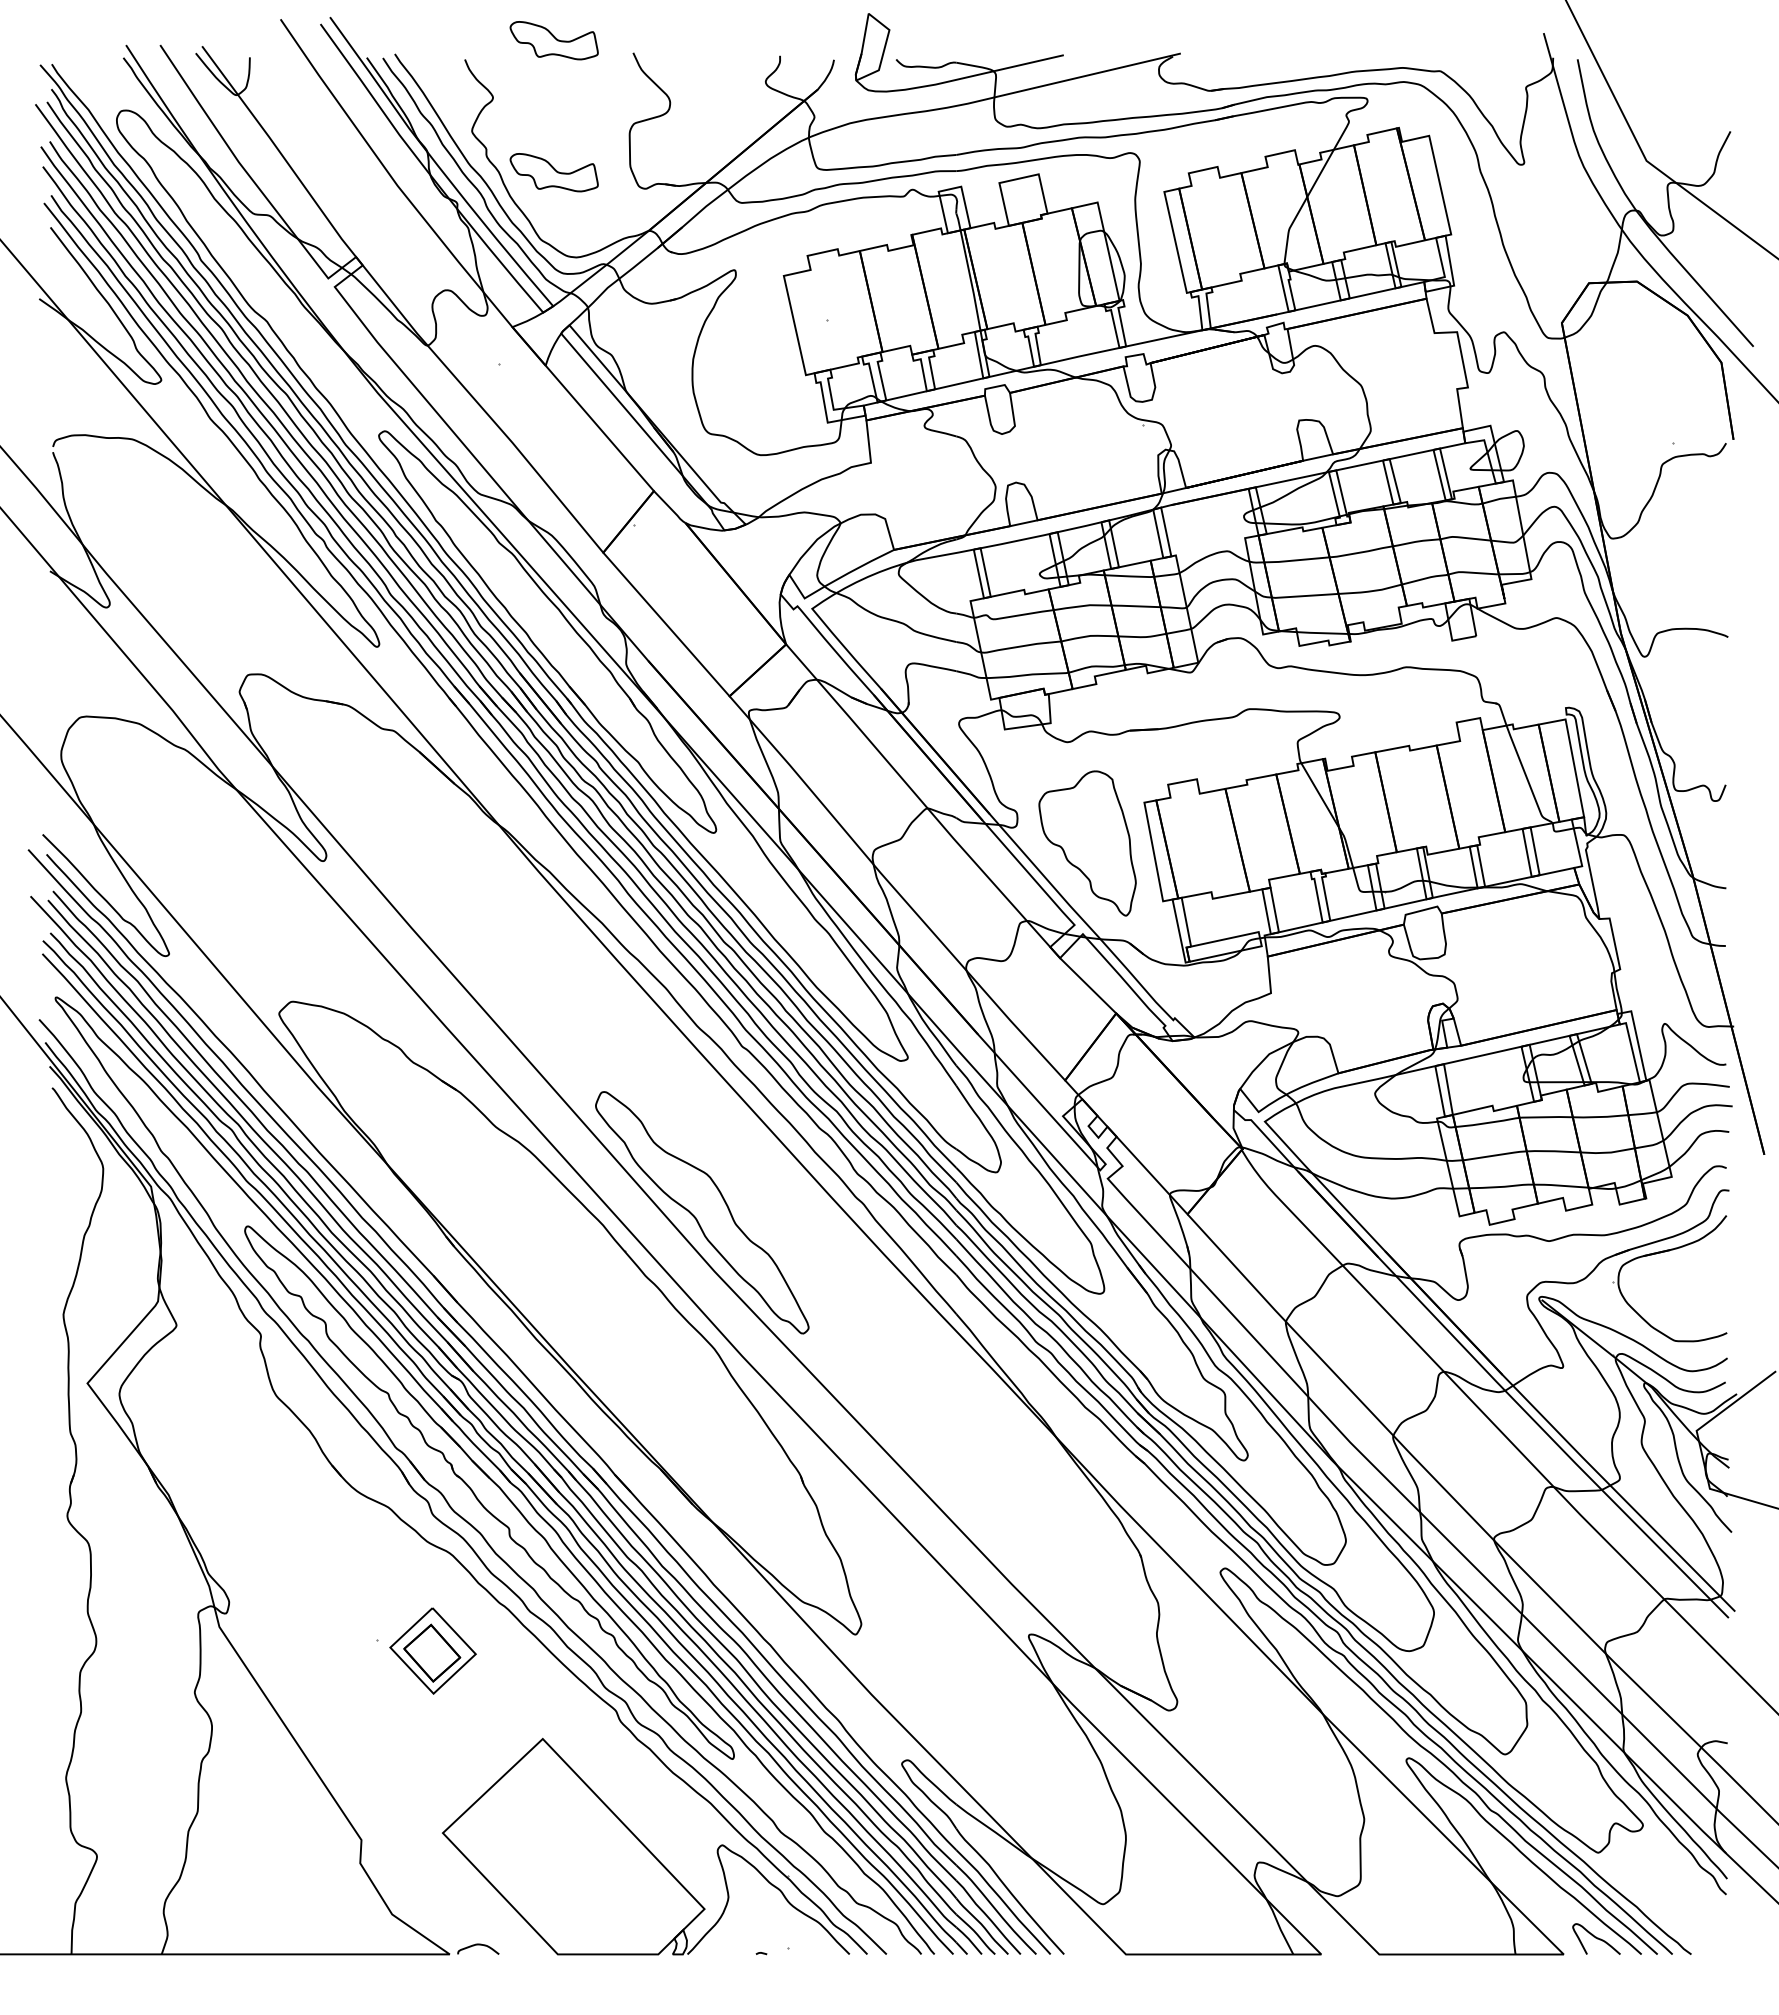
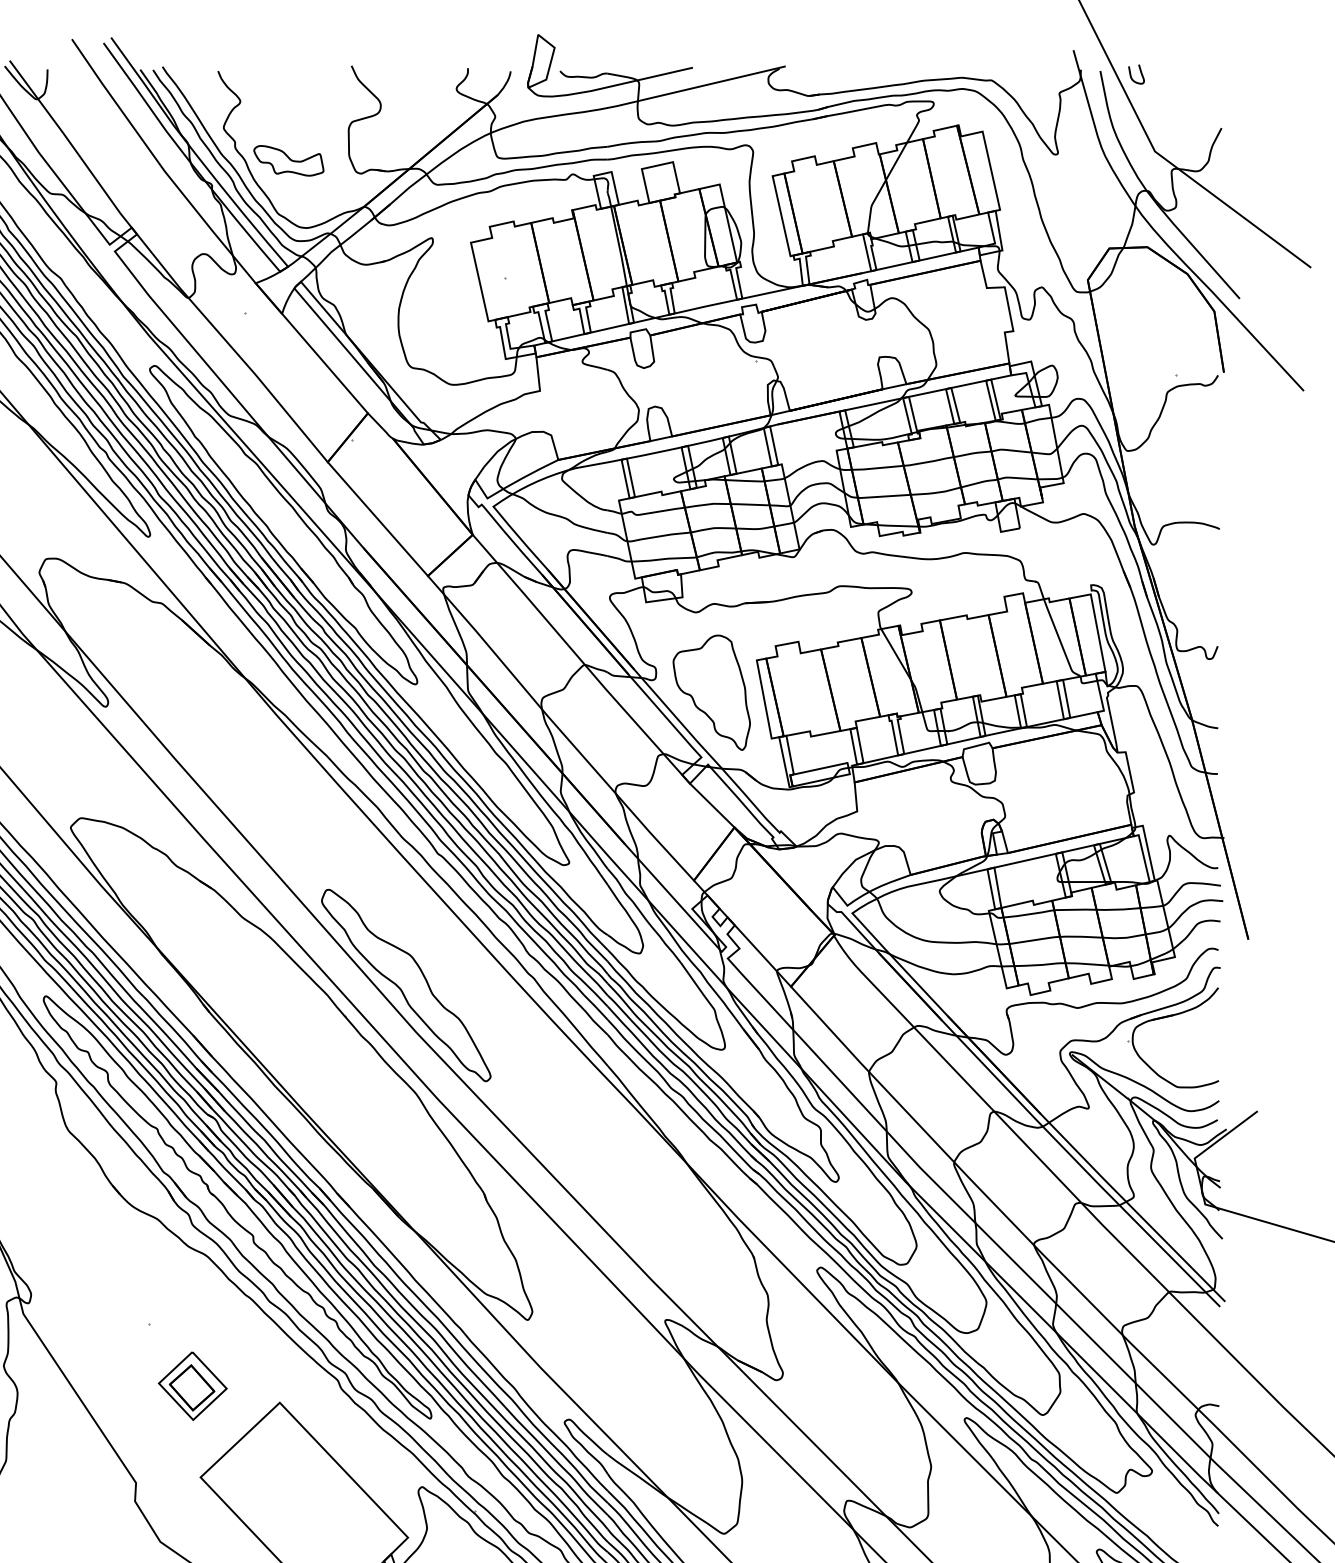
part: (553, 40) -> (288, 56), removed
curve: (1628, 62) -> (1140, 73), added
part: (432, 1650) -> (192, 1385), moved

